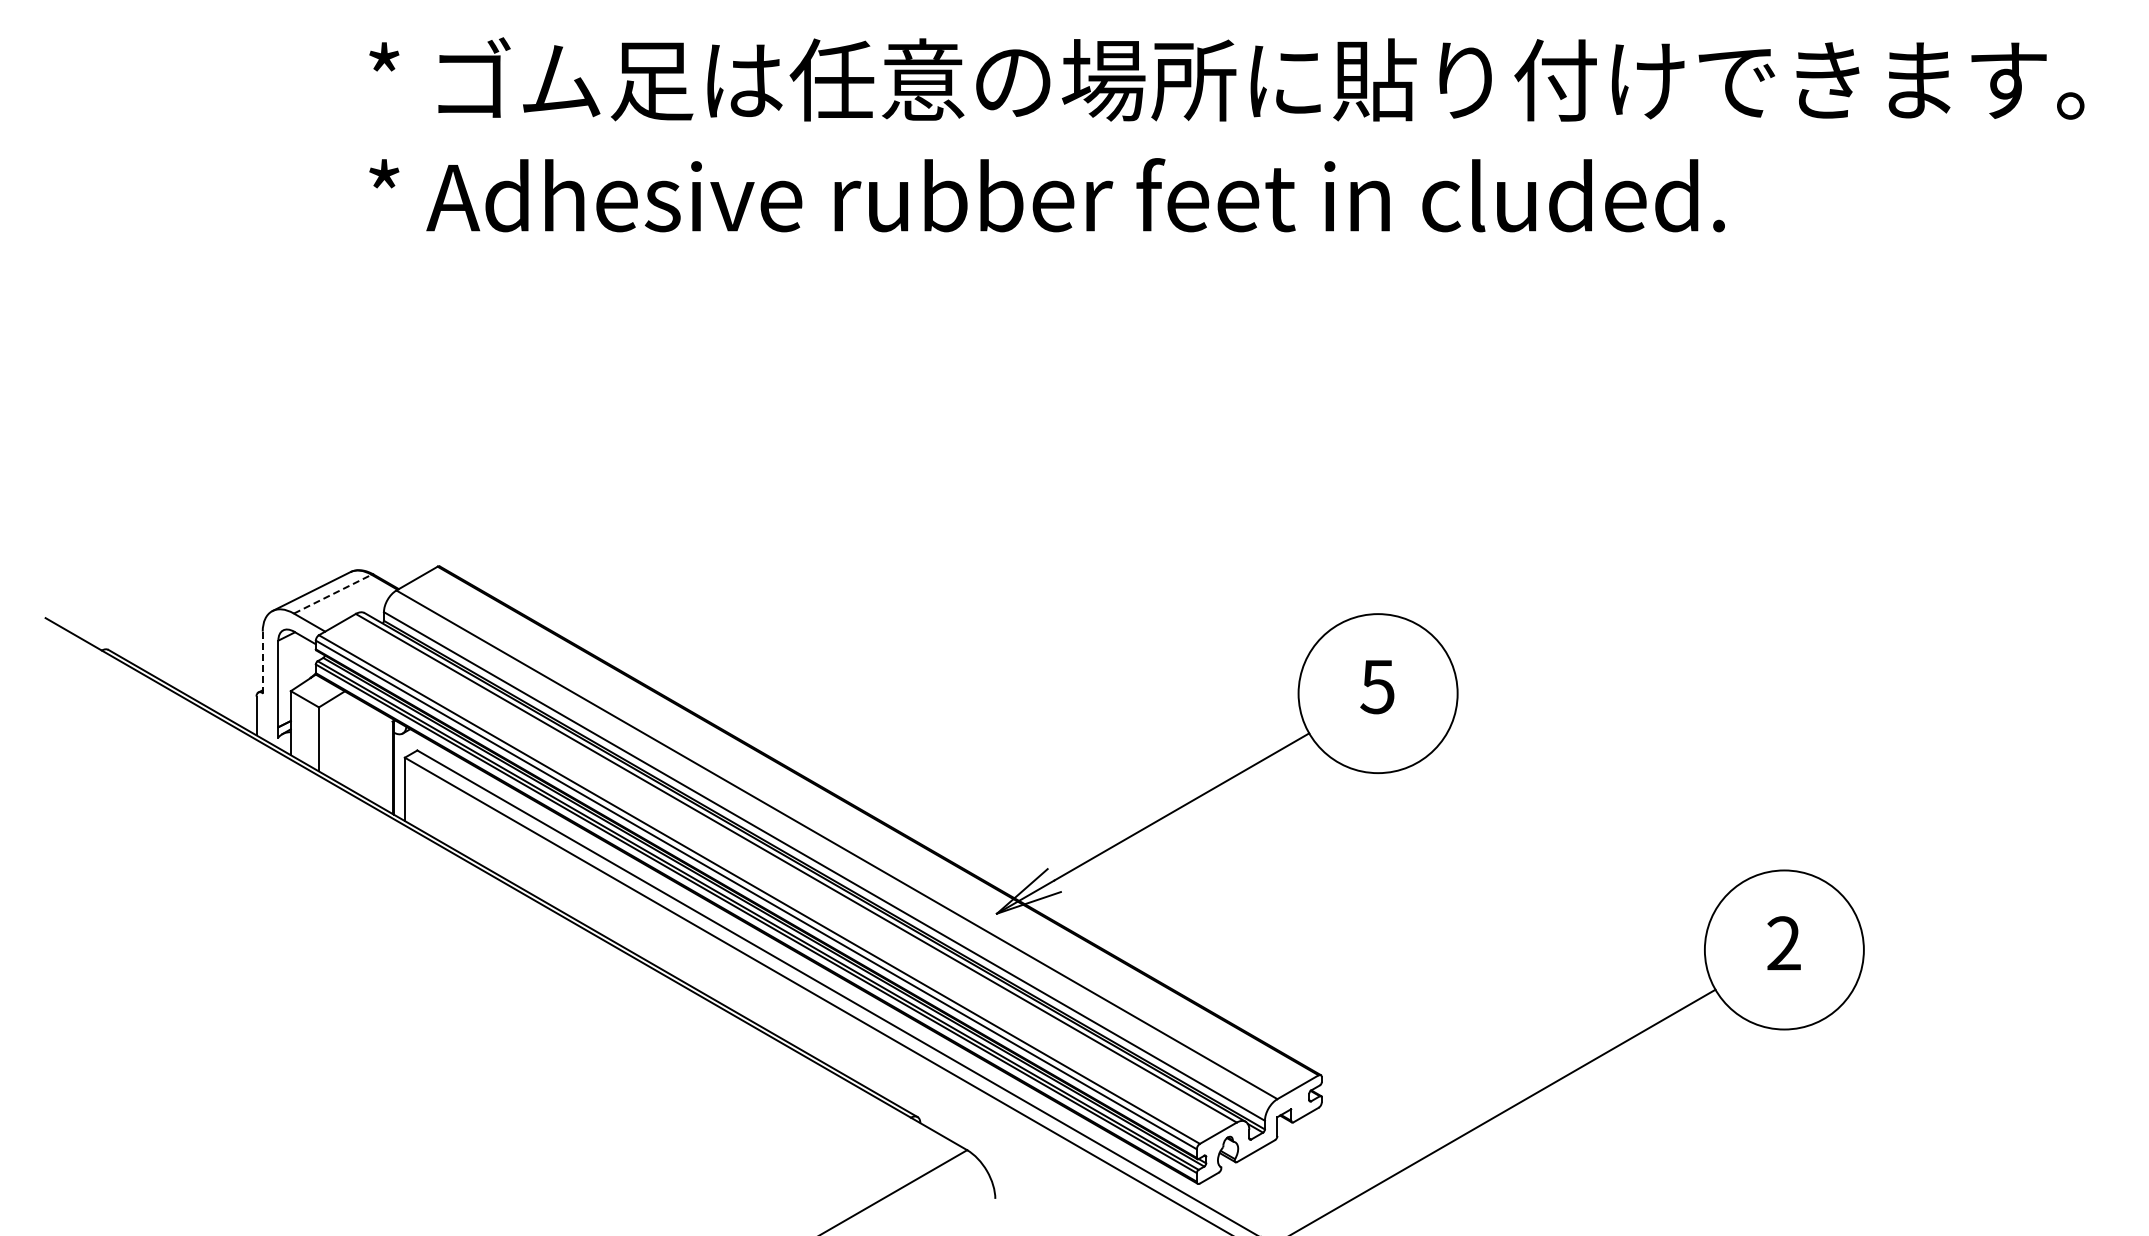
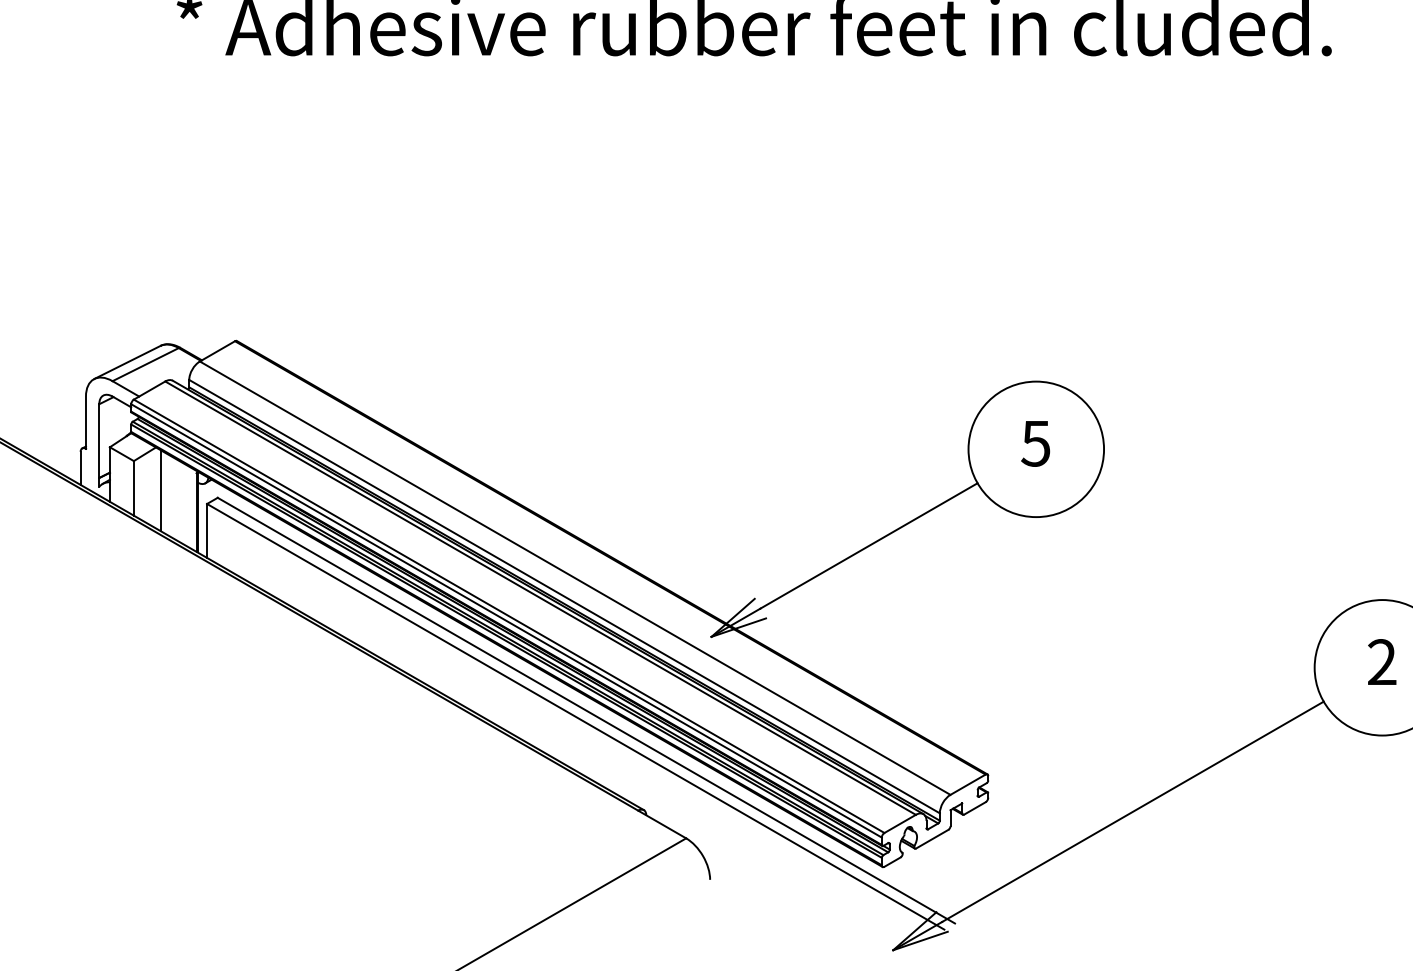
line: (333, 593) -> (146, 364), dashed -> solid
line: (262, 662) -> (85, 422), dashed -> solid
line: (350, 741) -> (160, 490), added

